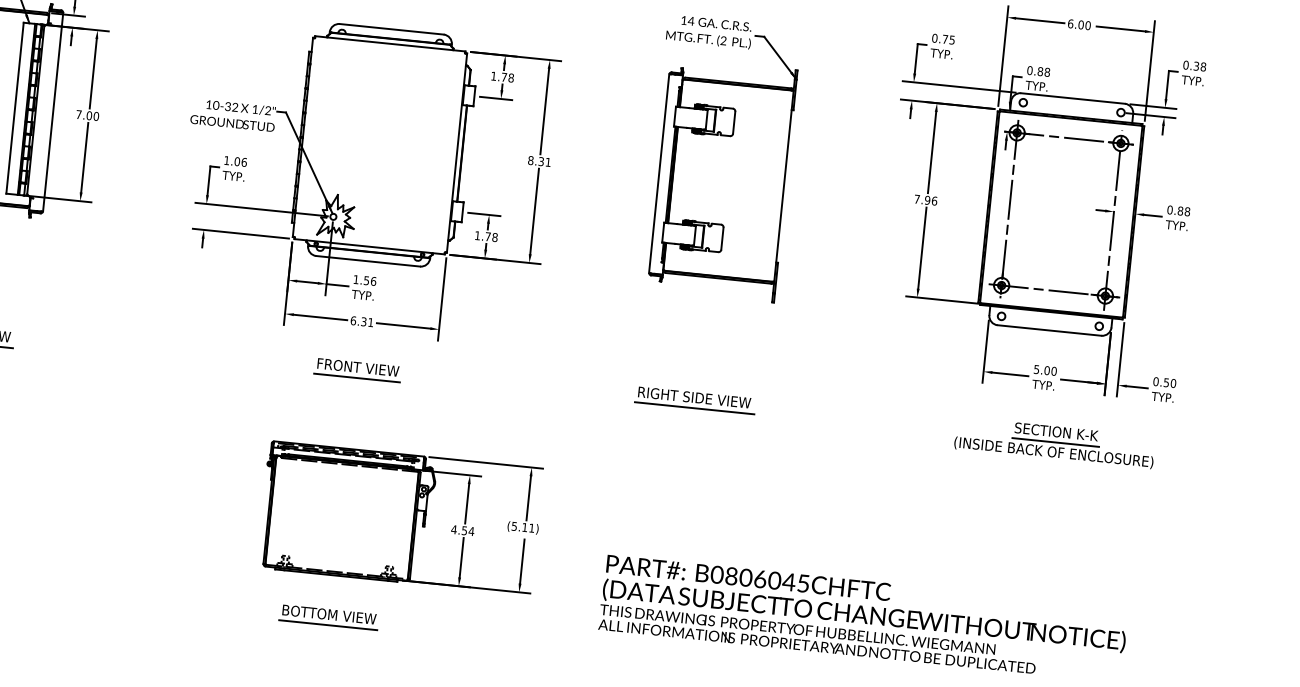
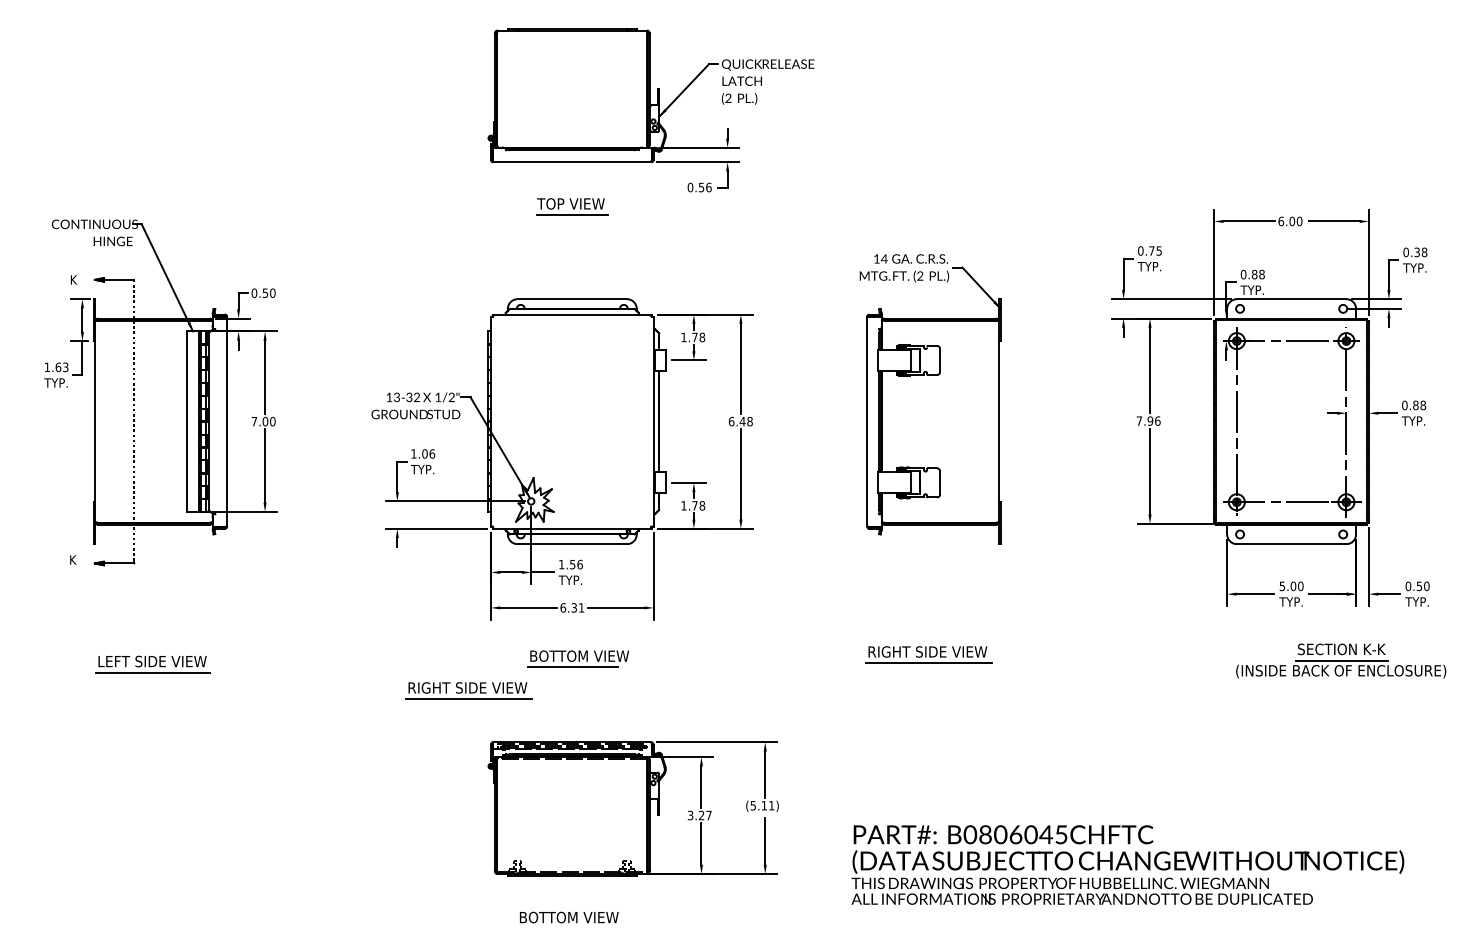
text: (215, 106) -> (396, 398), 10-32 -> 13-32
text: (539, 161) -> (740, 421), 8.31 -> 6.48
text: (365, 367) -> (580, 655), FRONT VIEW -> BOTTOM VIEW
part: (255, 389) -> (468, 690), added
part: (1055, 442) -> (1341, 660), moved
text: (462, 530) -> (699, 815), 4.54 -> 3.27
line: (327, 624) -> (568, 928), removed

